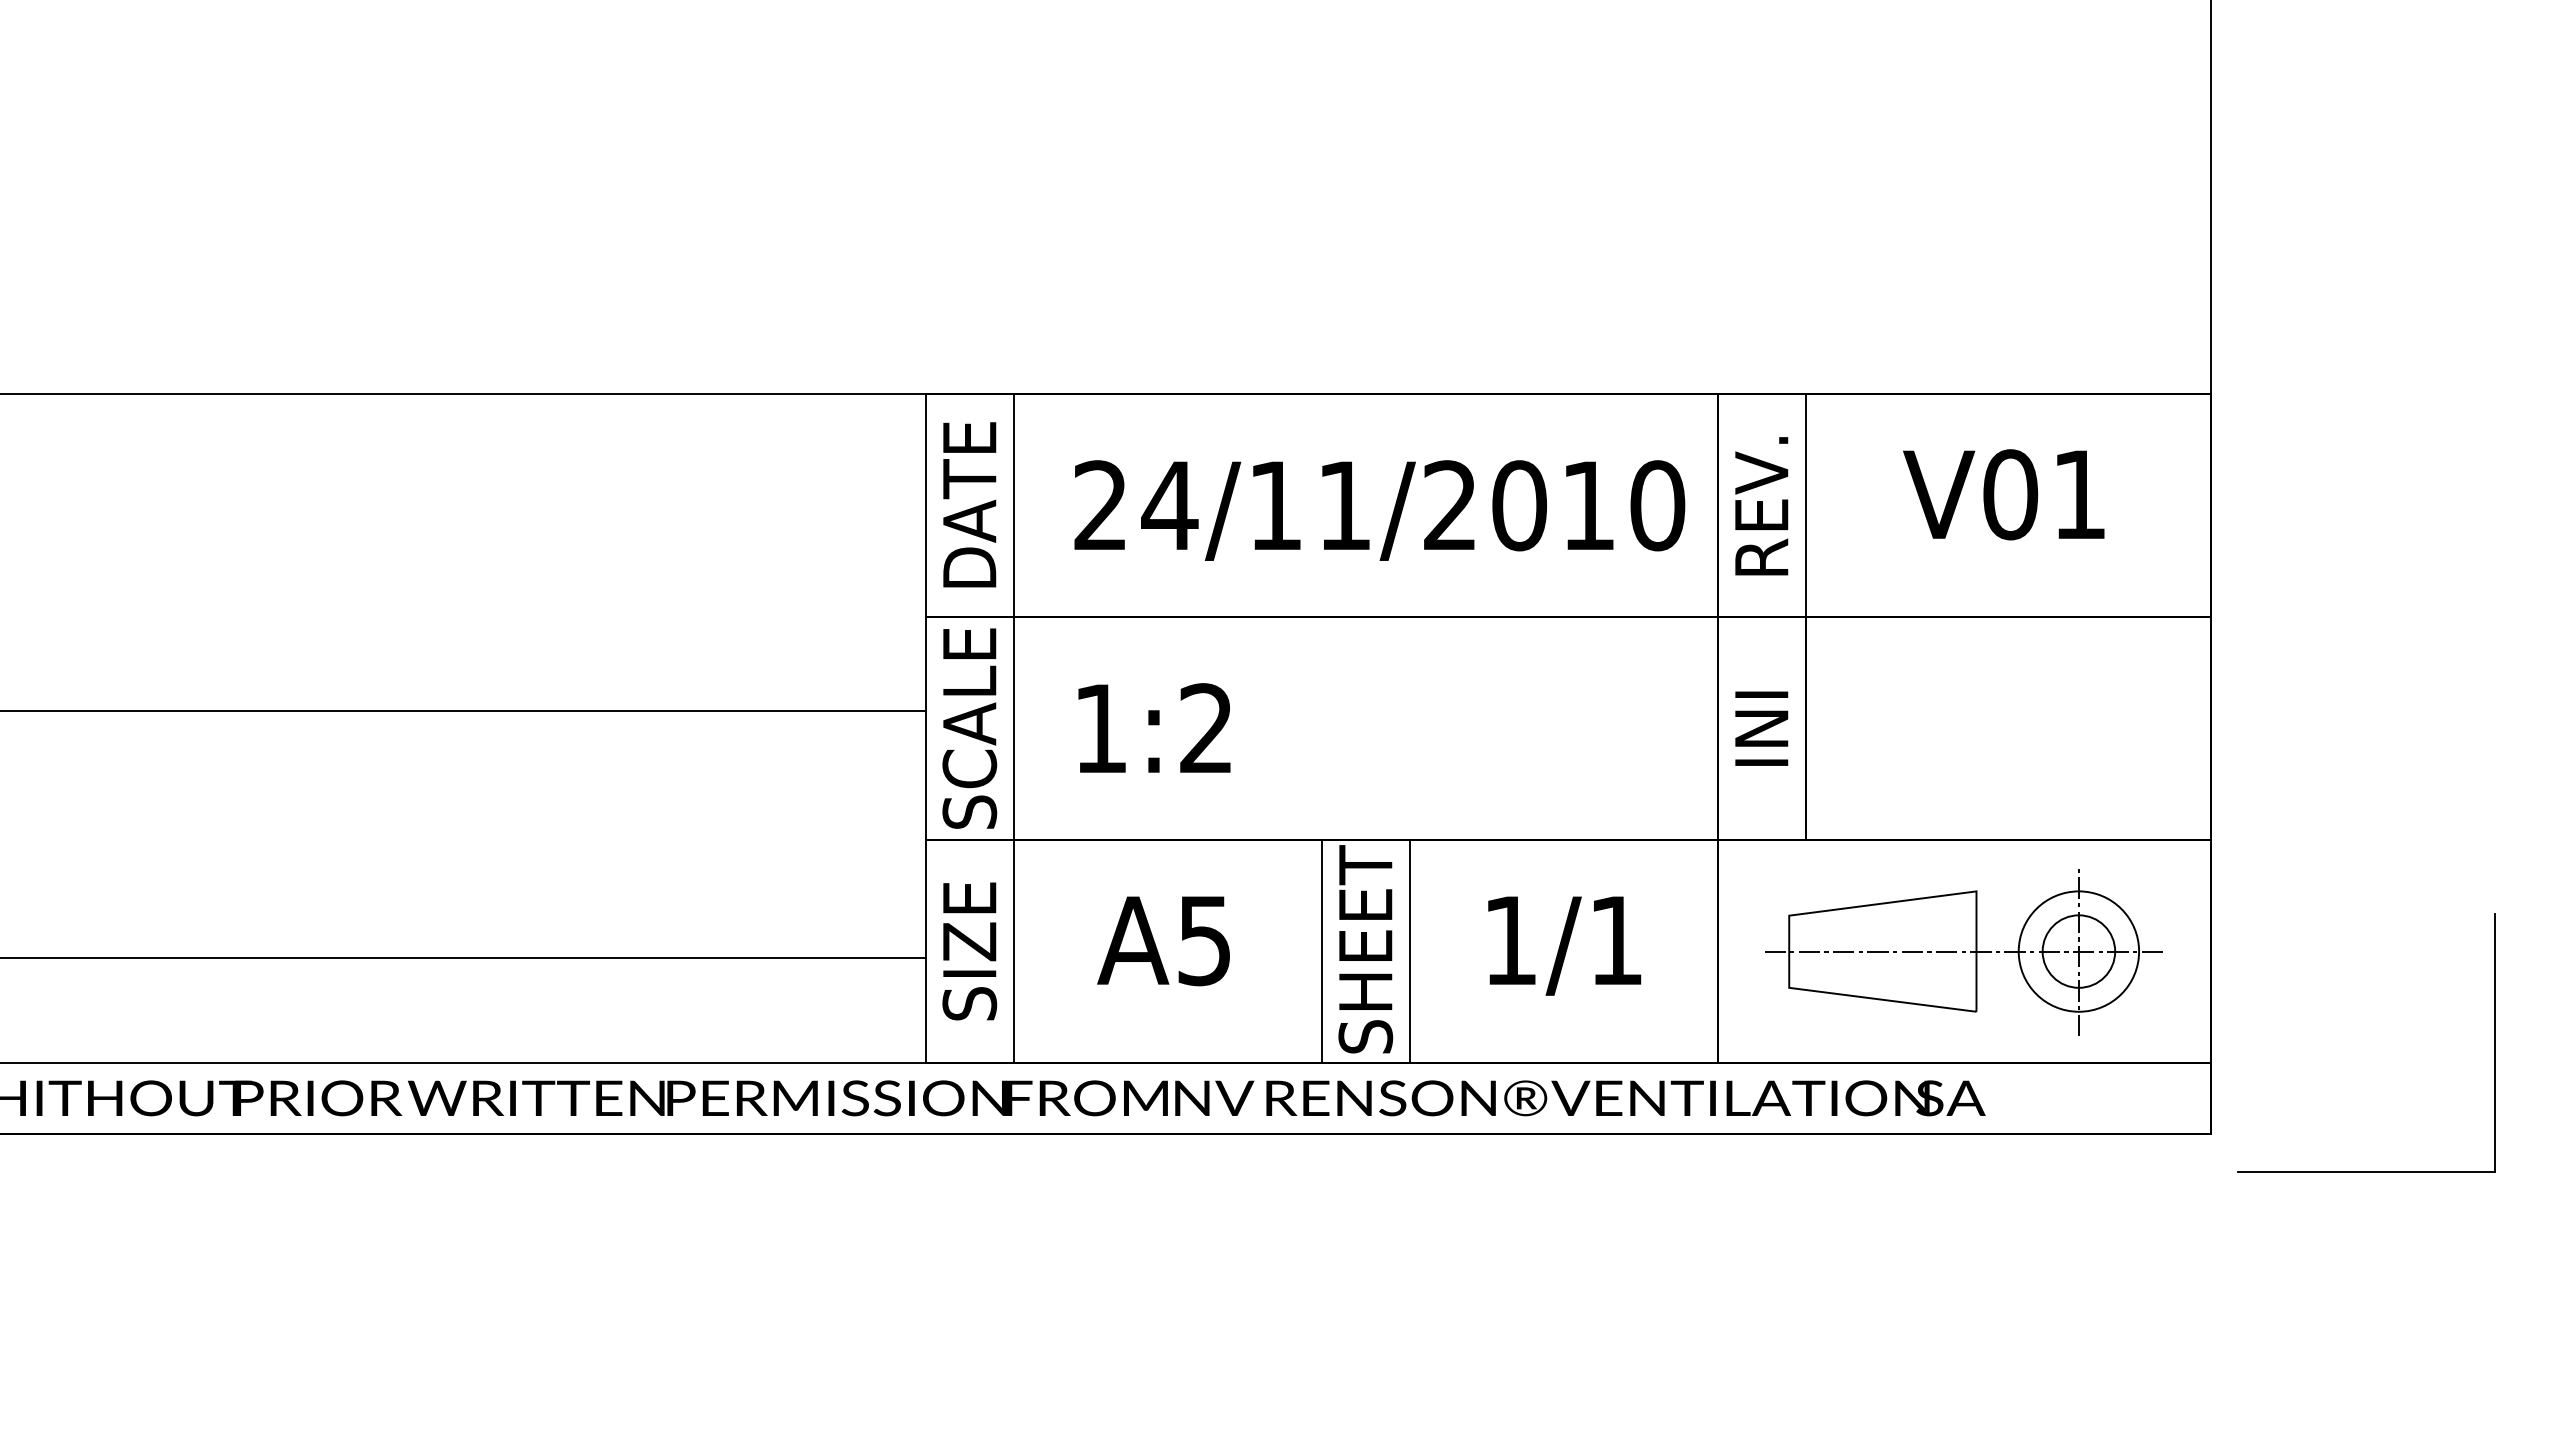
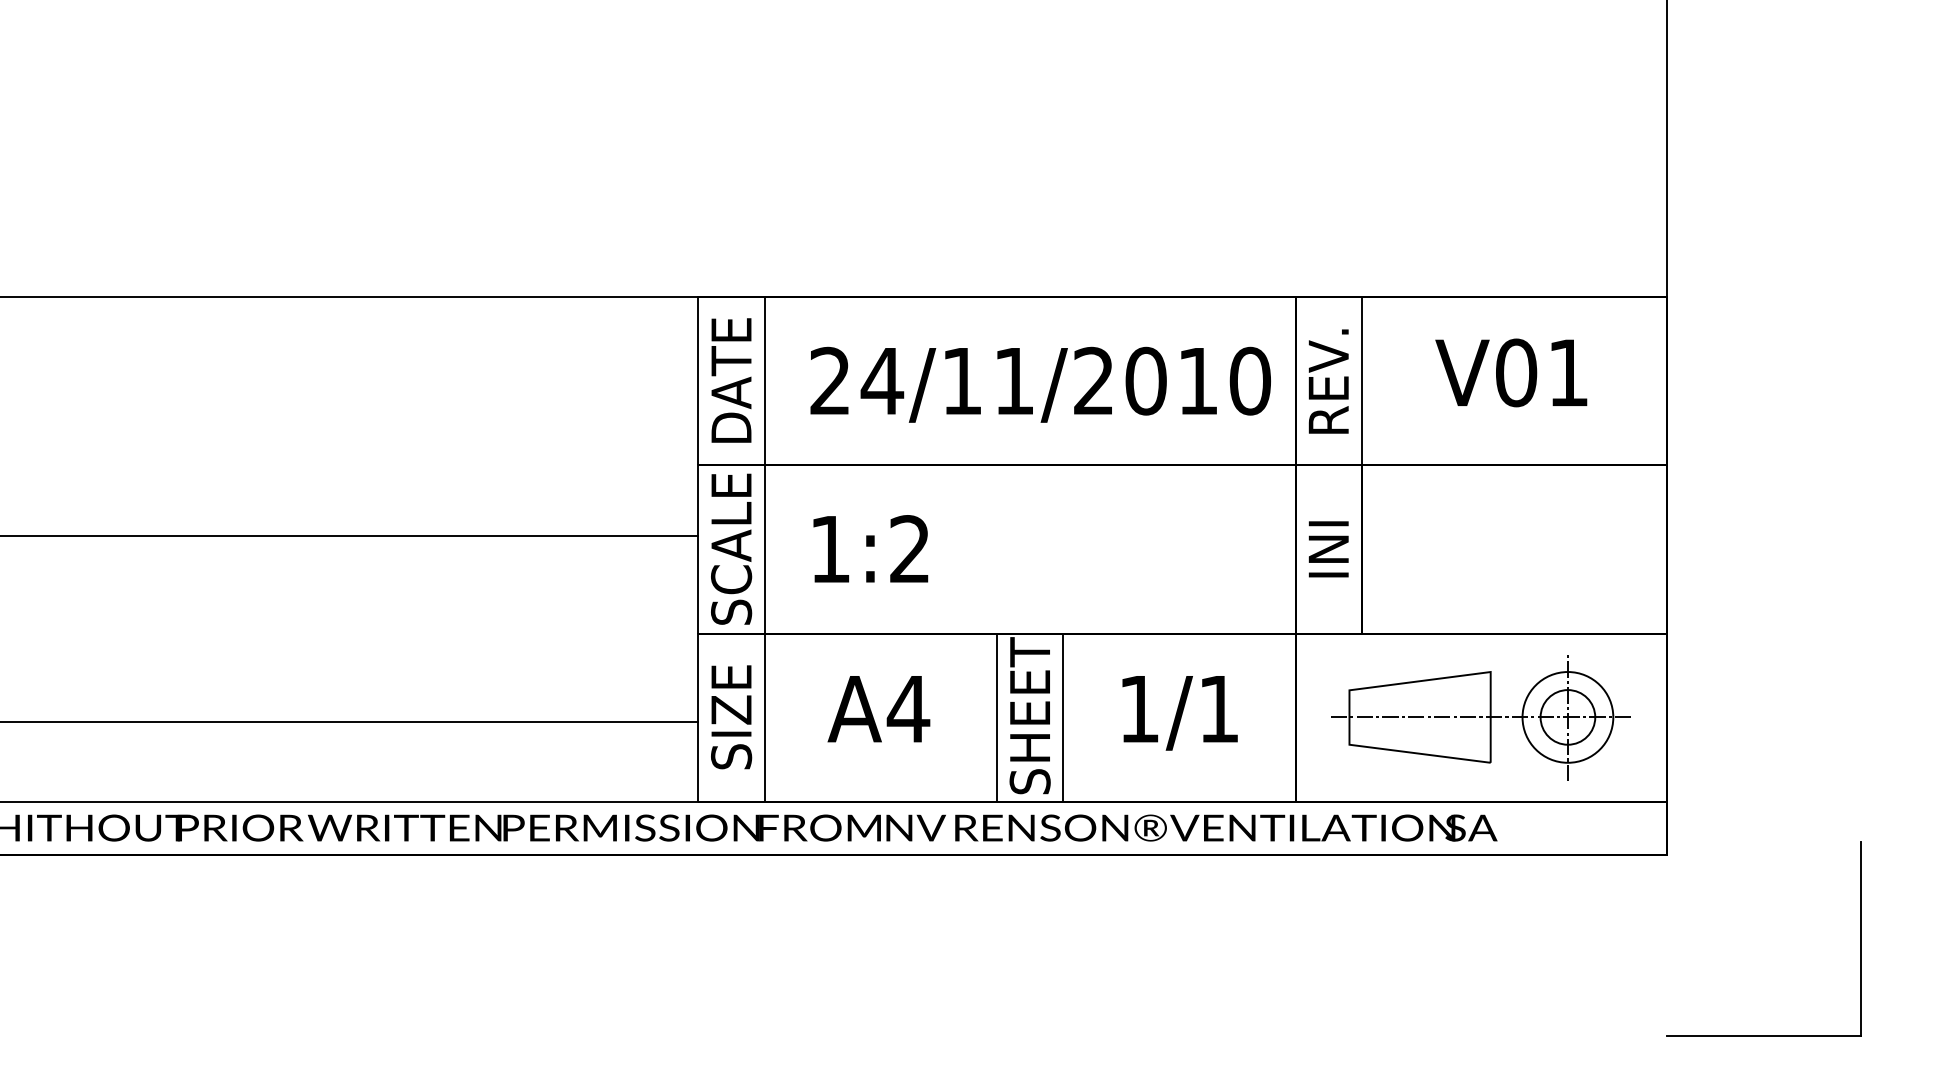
text: (1204, 941) -> (908, 709), A5 -> A4
part: (2494, 1042) -> (1860, 938), moved

